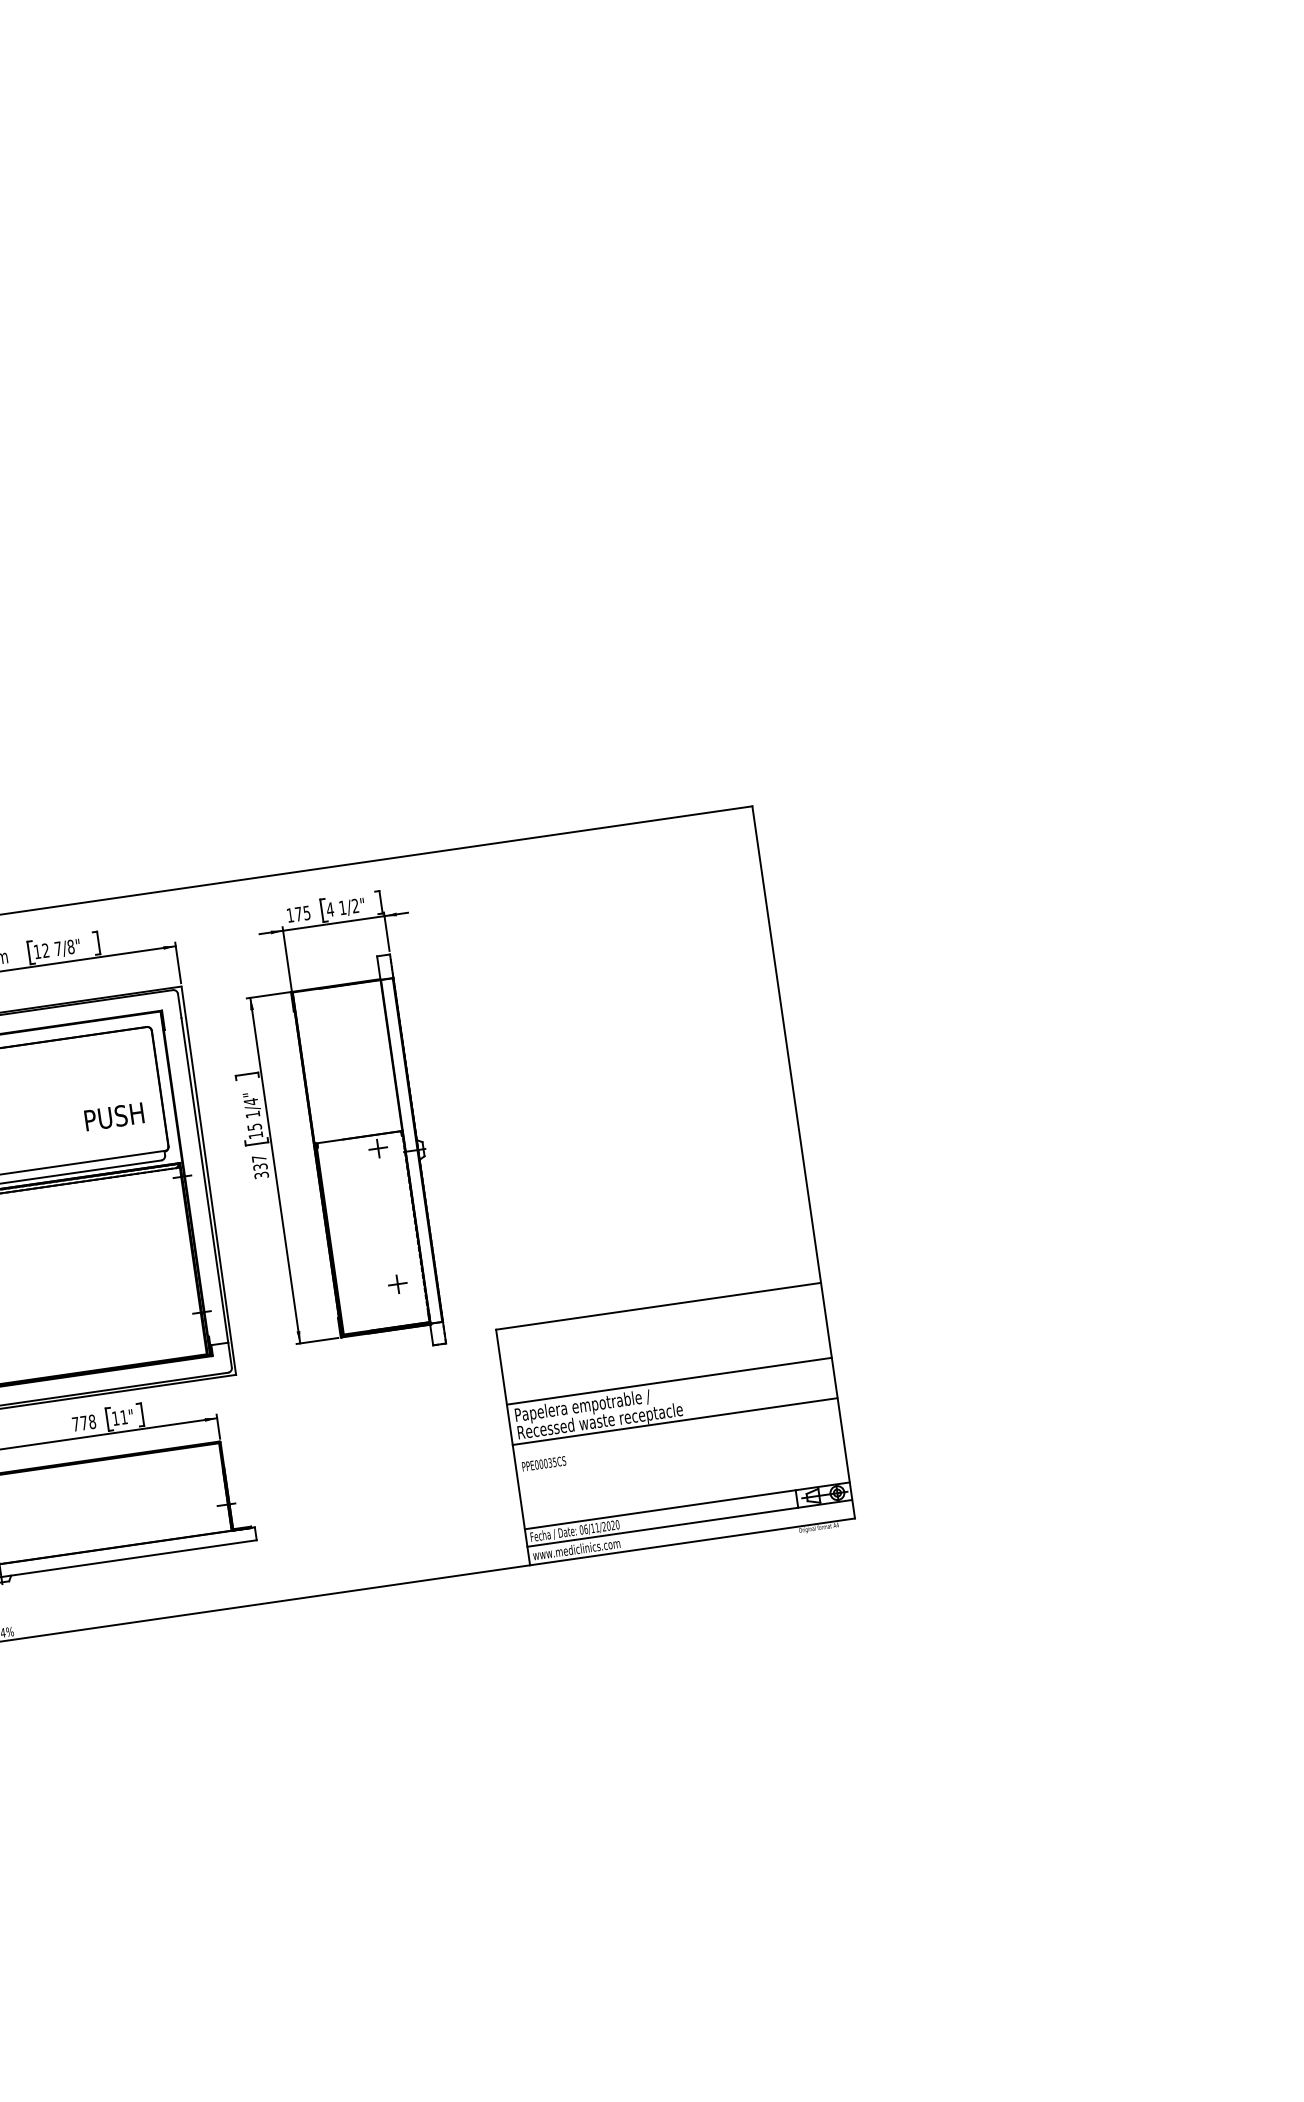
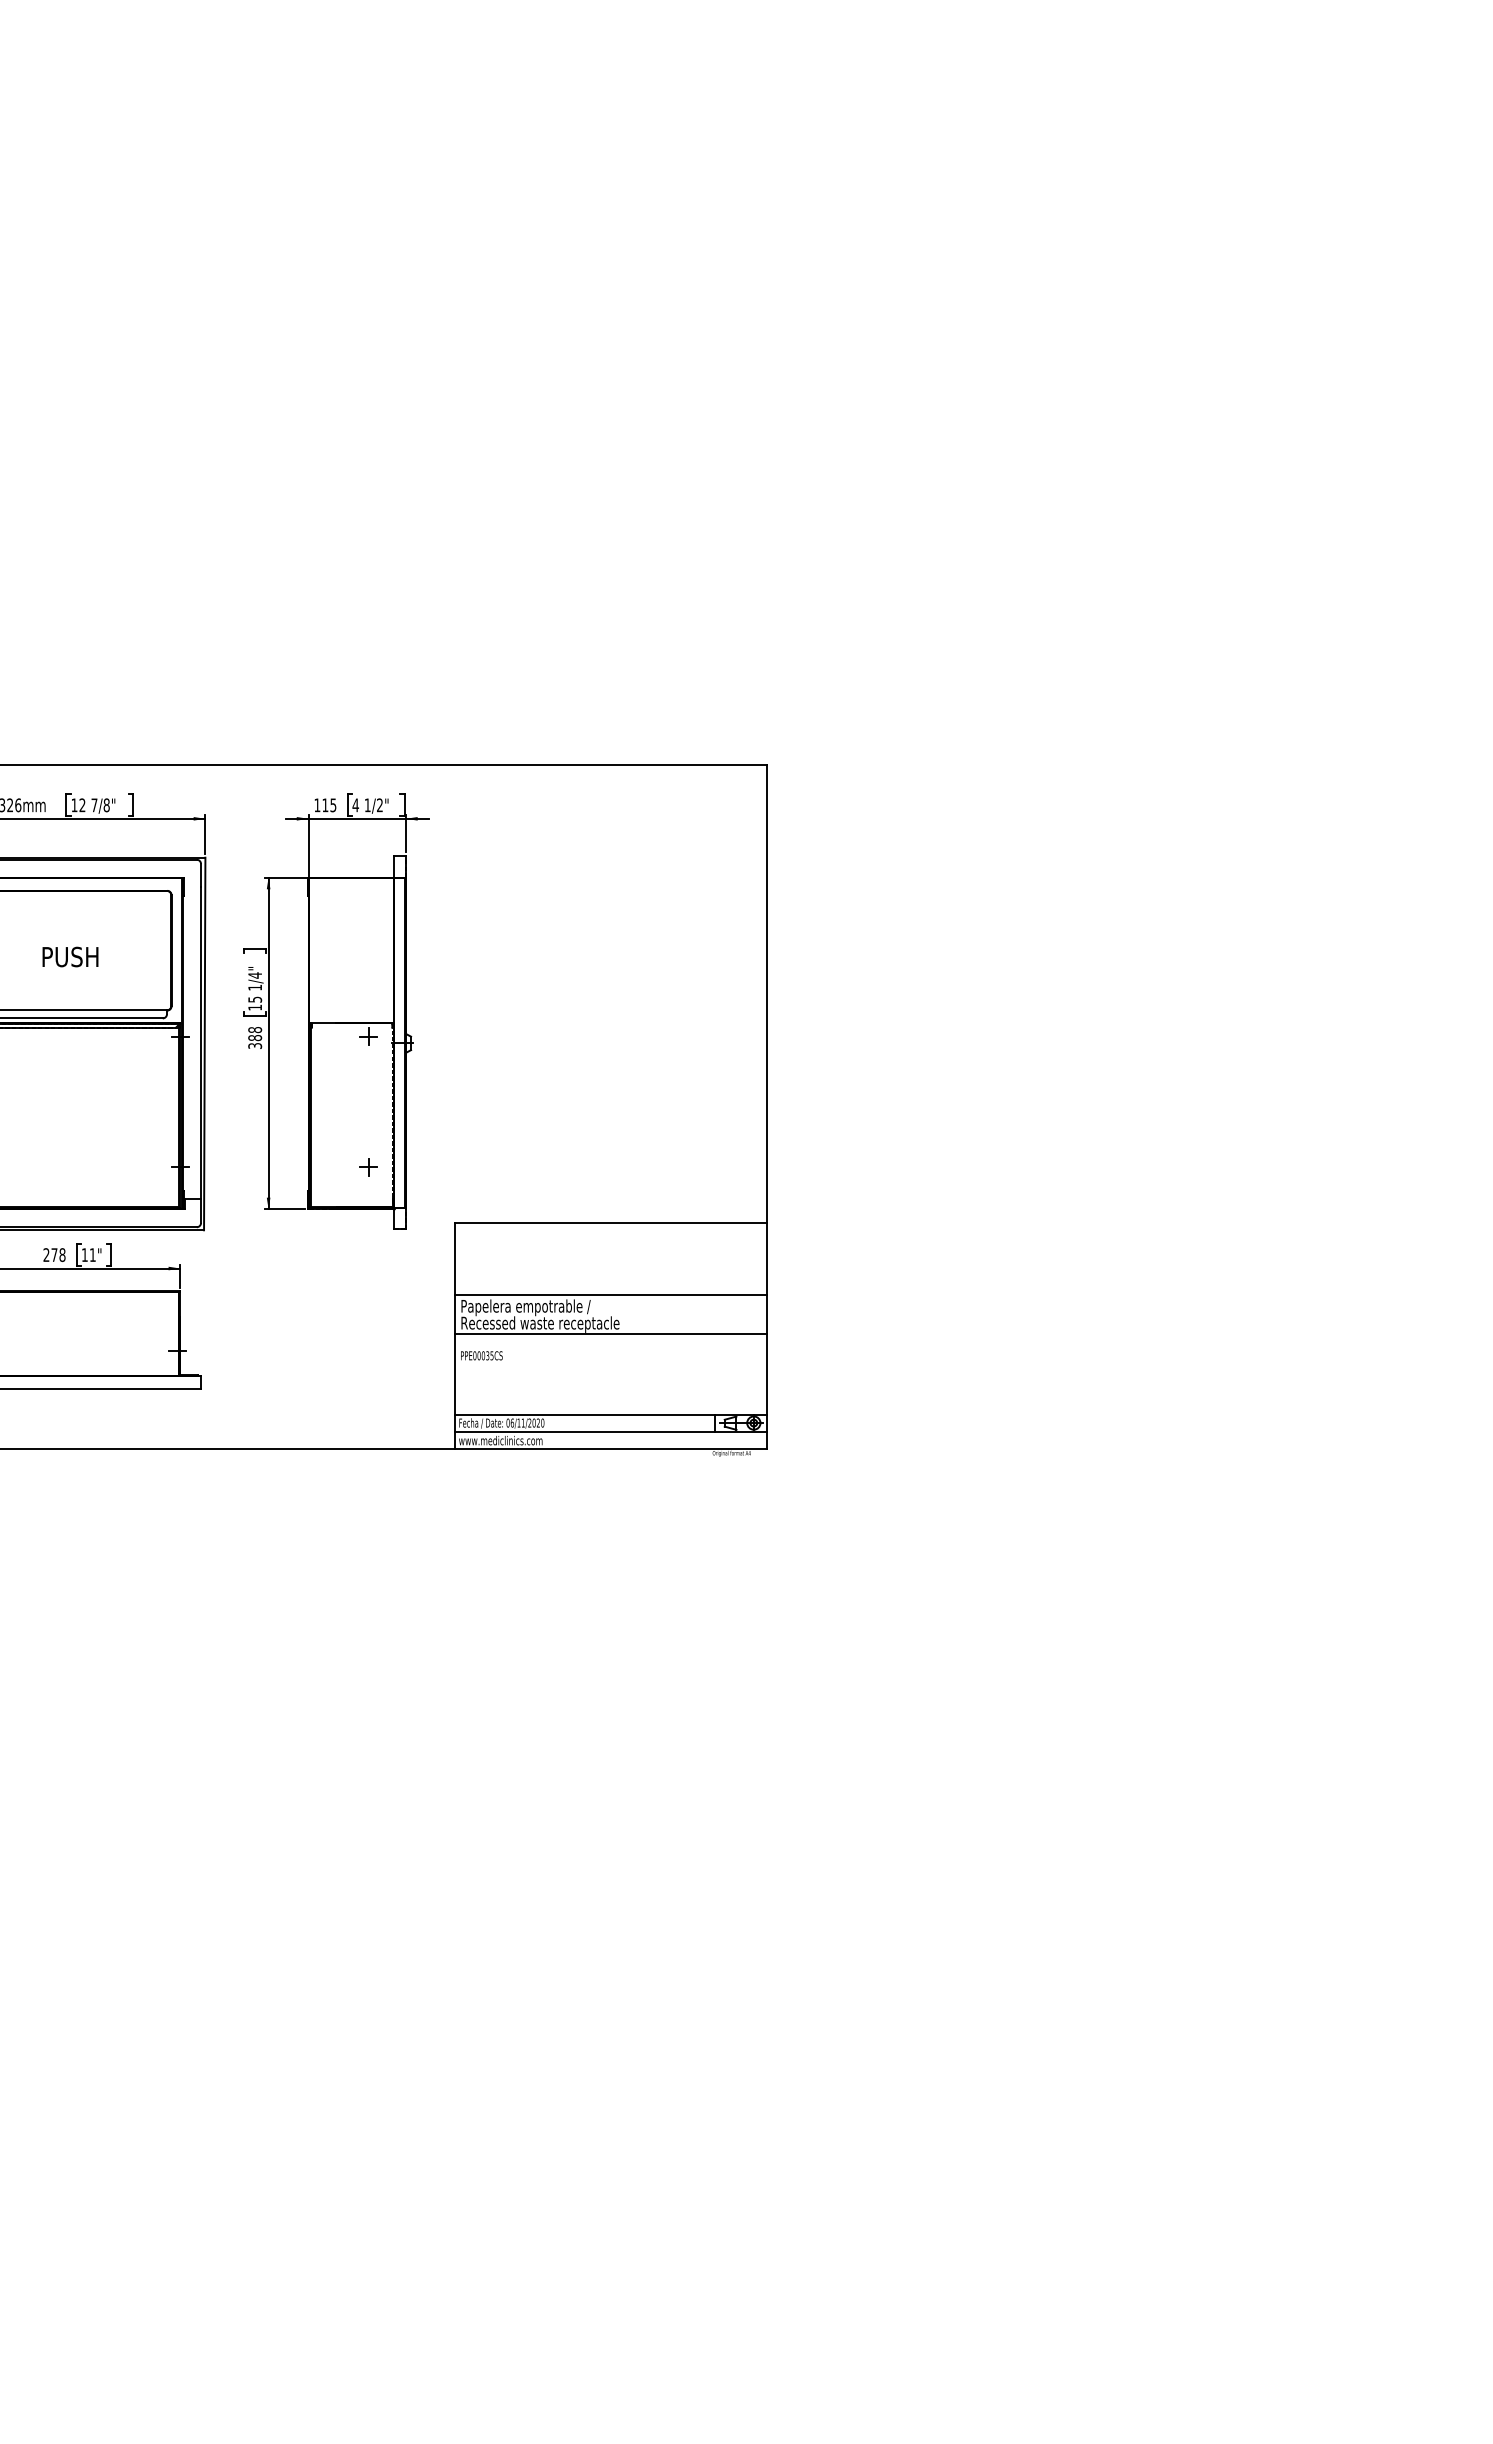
text: (298, 914) -> (325, 805), 175 -> 115
text: (114, 1116) -> (70, 956), moved
text: (260, 1163) -> (255, 1034), 337 -> 388
text: (75, 1423) -> (46, 1254), 778 -> 278

